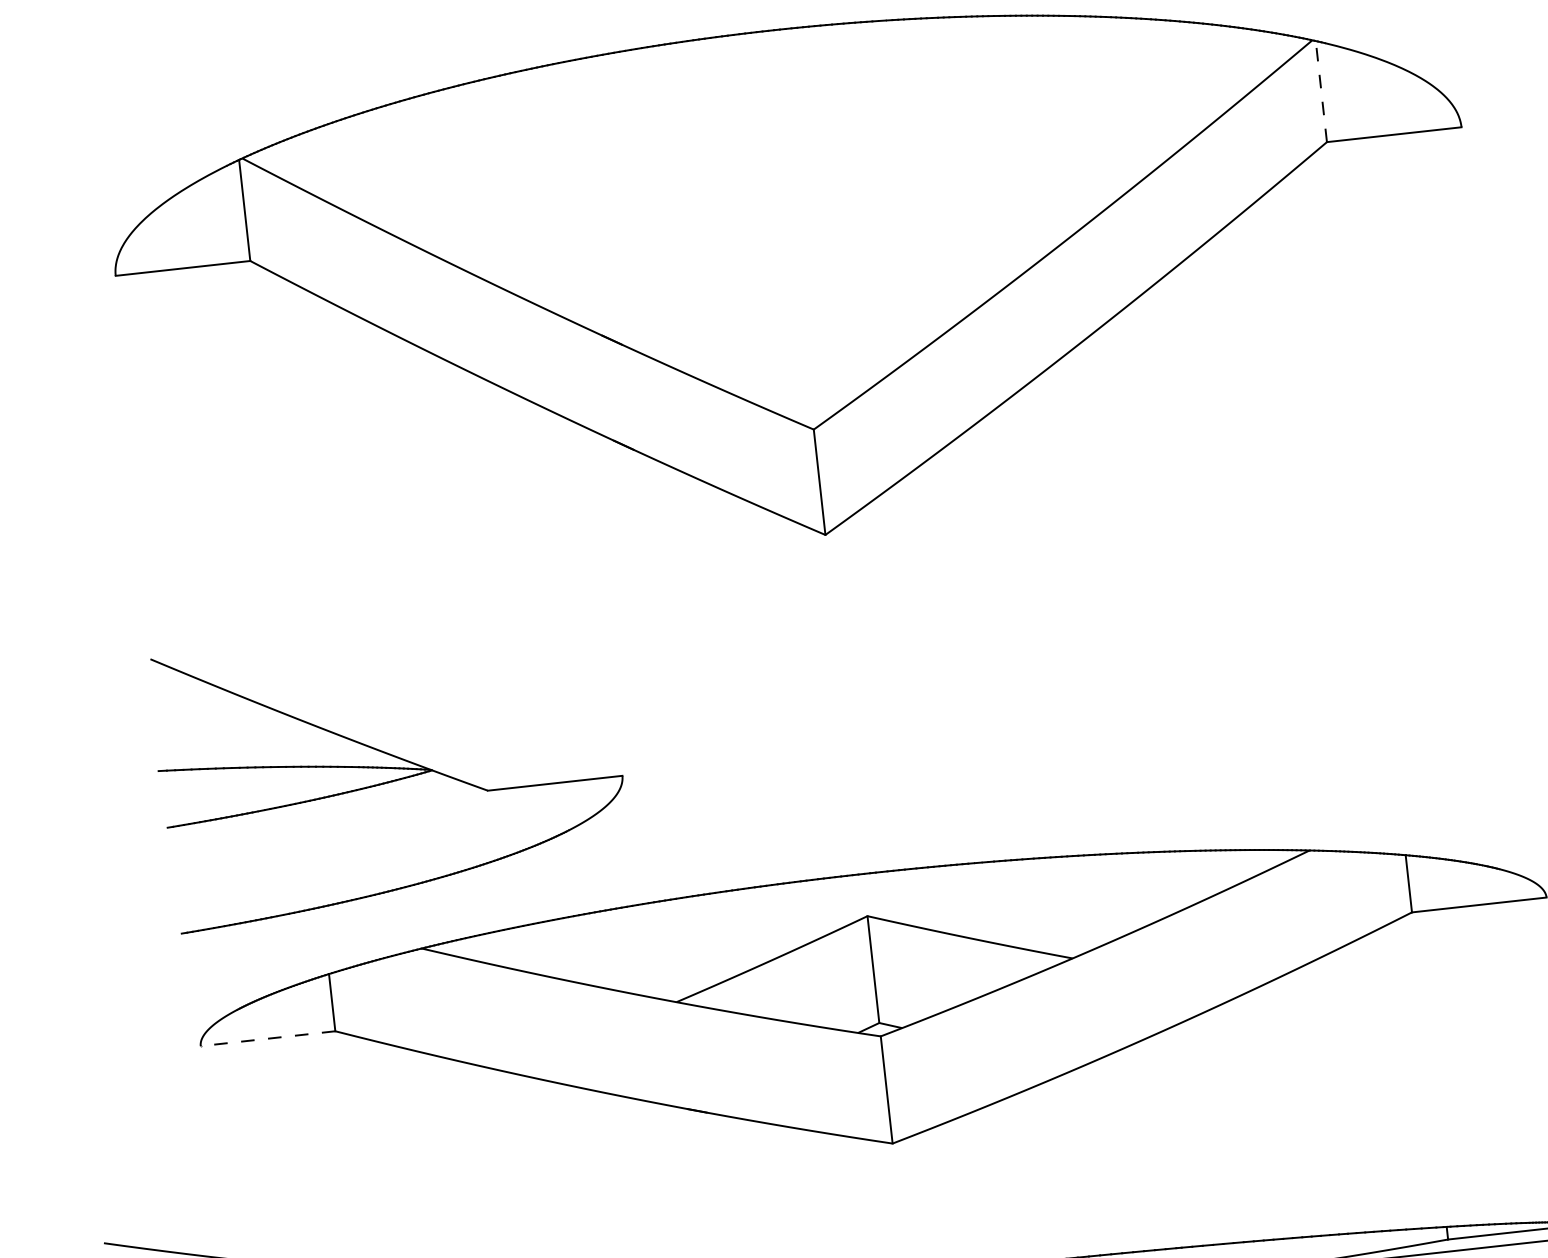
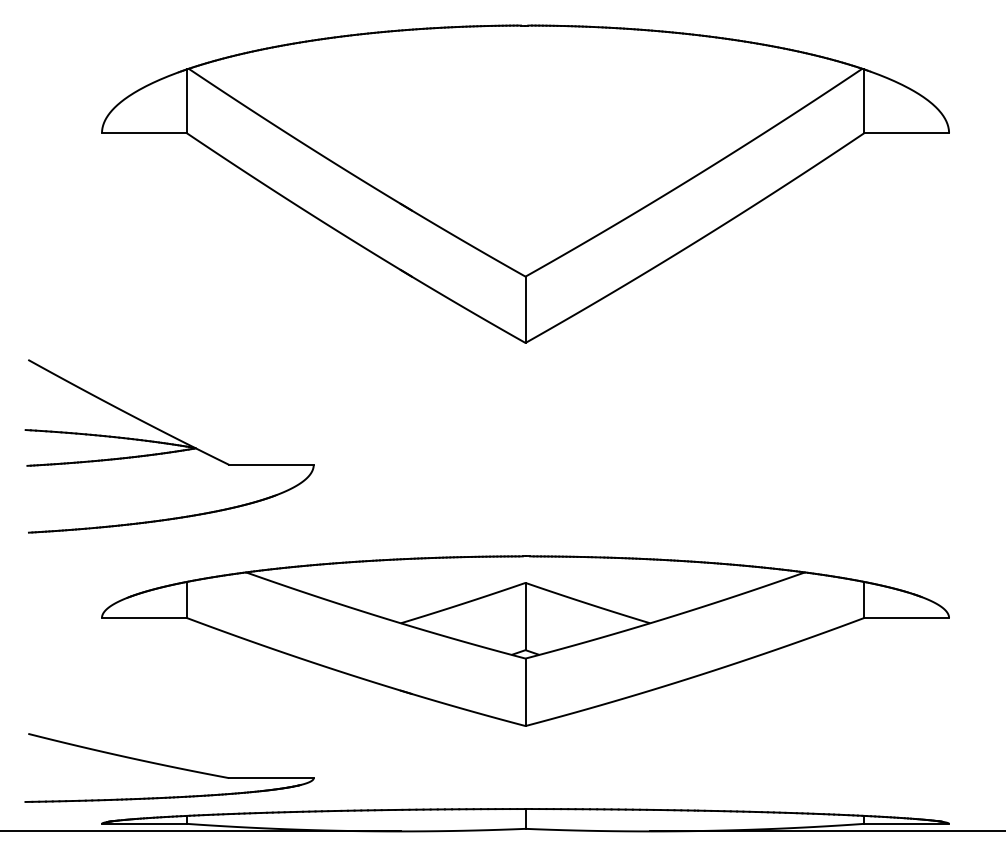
line: (1321, 91) -> (864, 101), dashed -> solid
part: (390, 772) -> (169, 446), moved
line: (266, 1038) -> (143, 617), dashed -> solid

